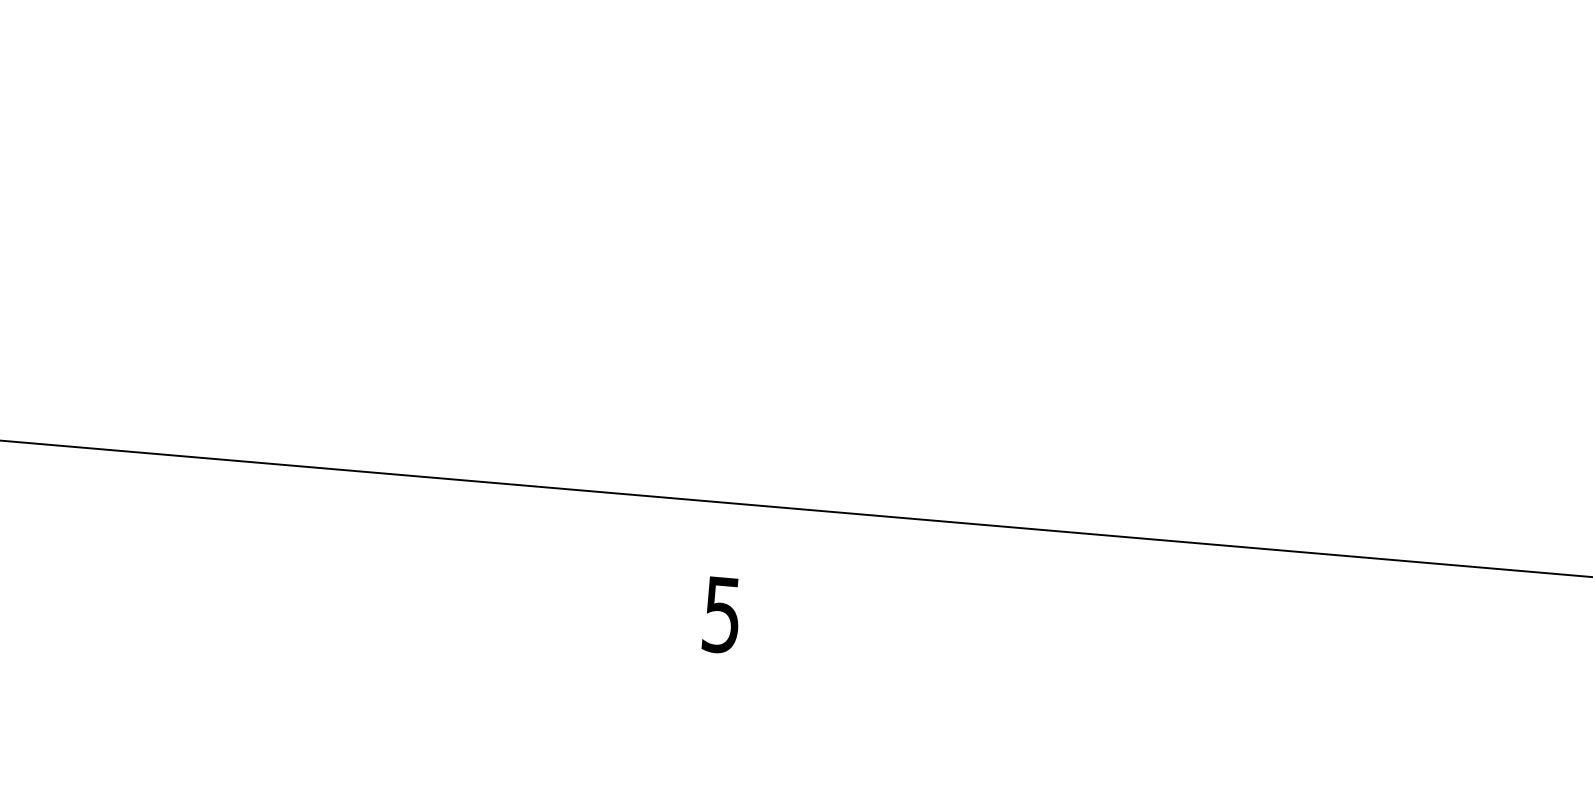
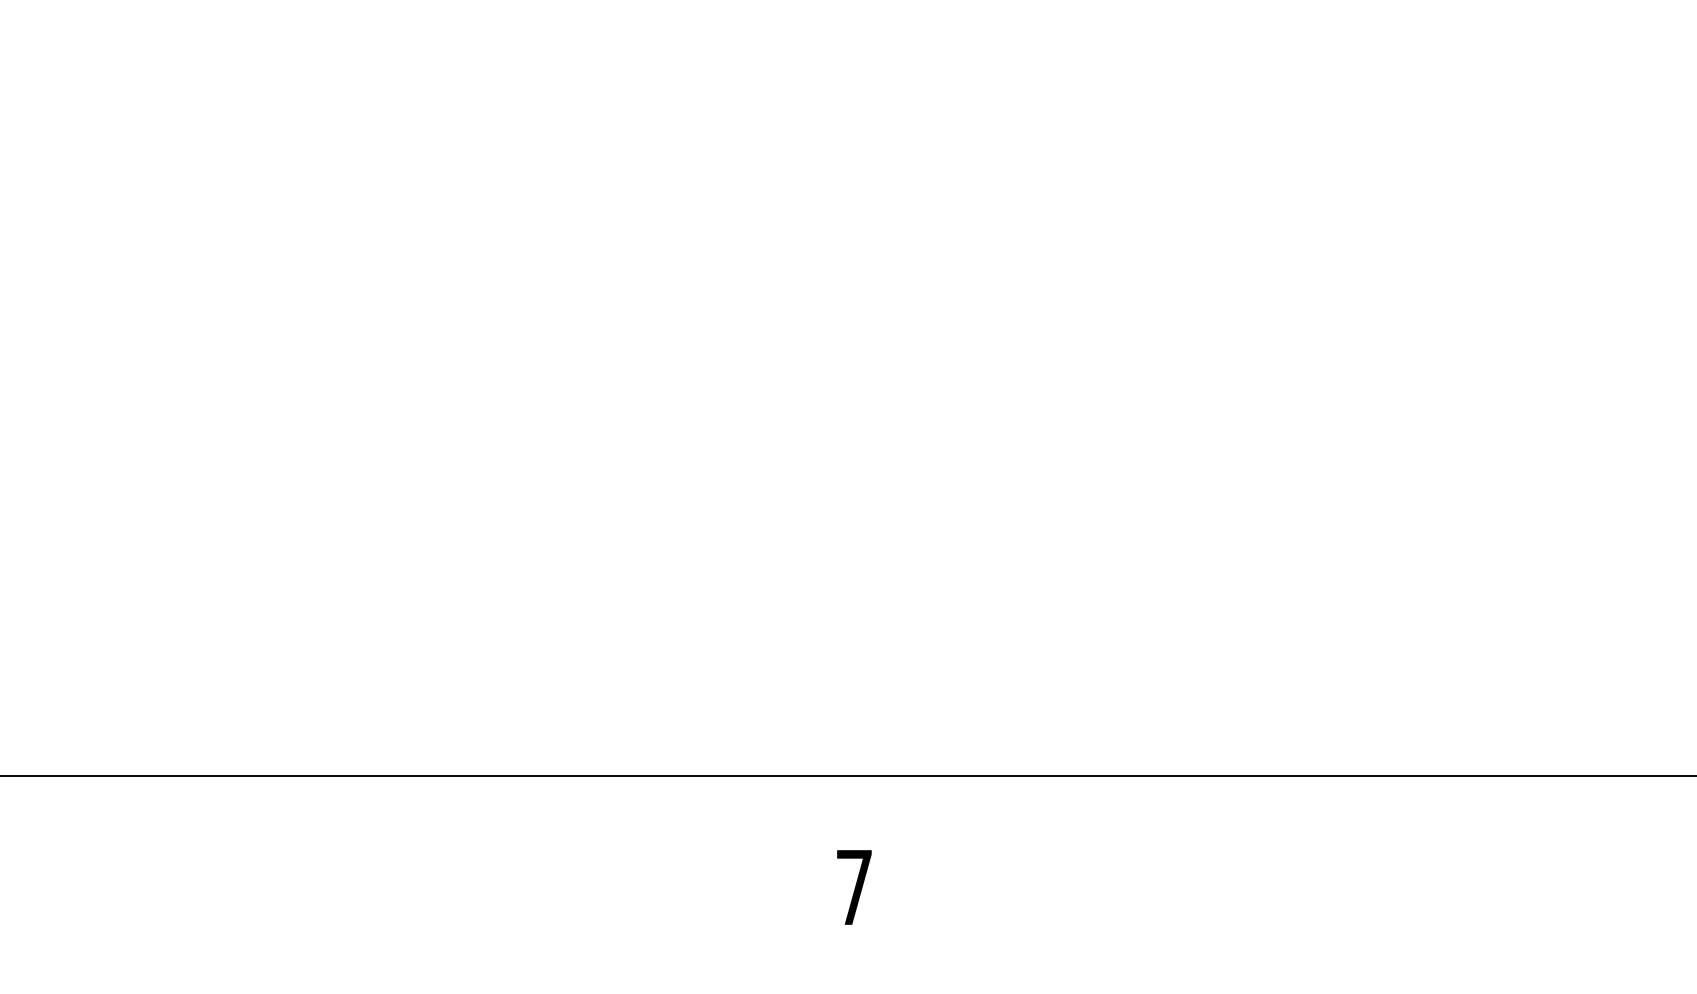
text: (721, 615) -> (853, 888), 5 -> 7

